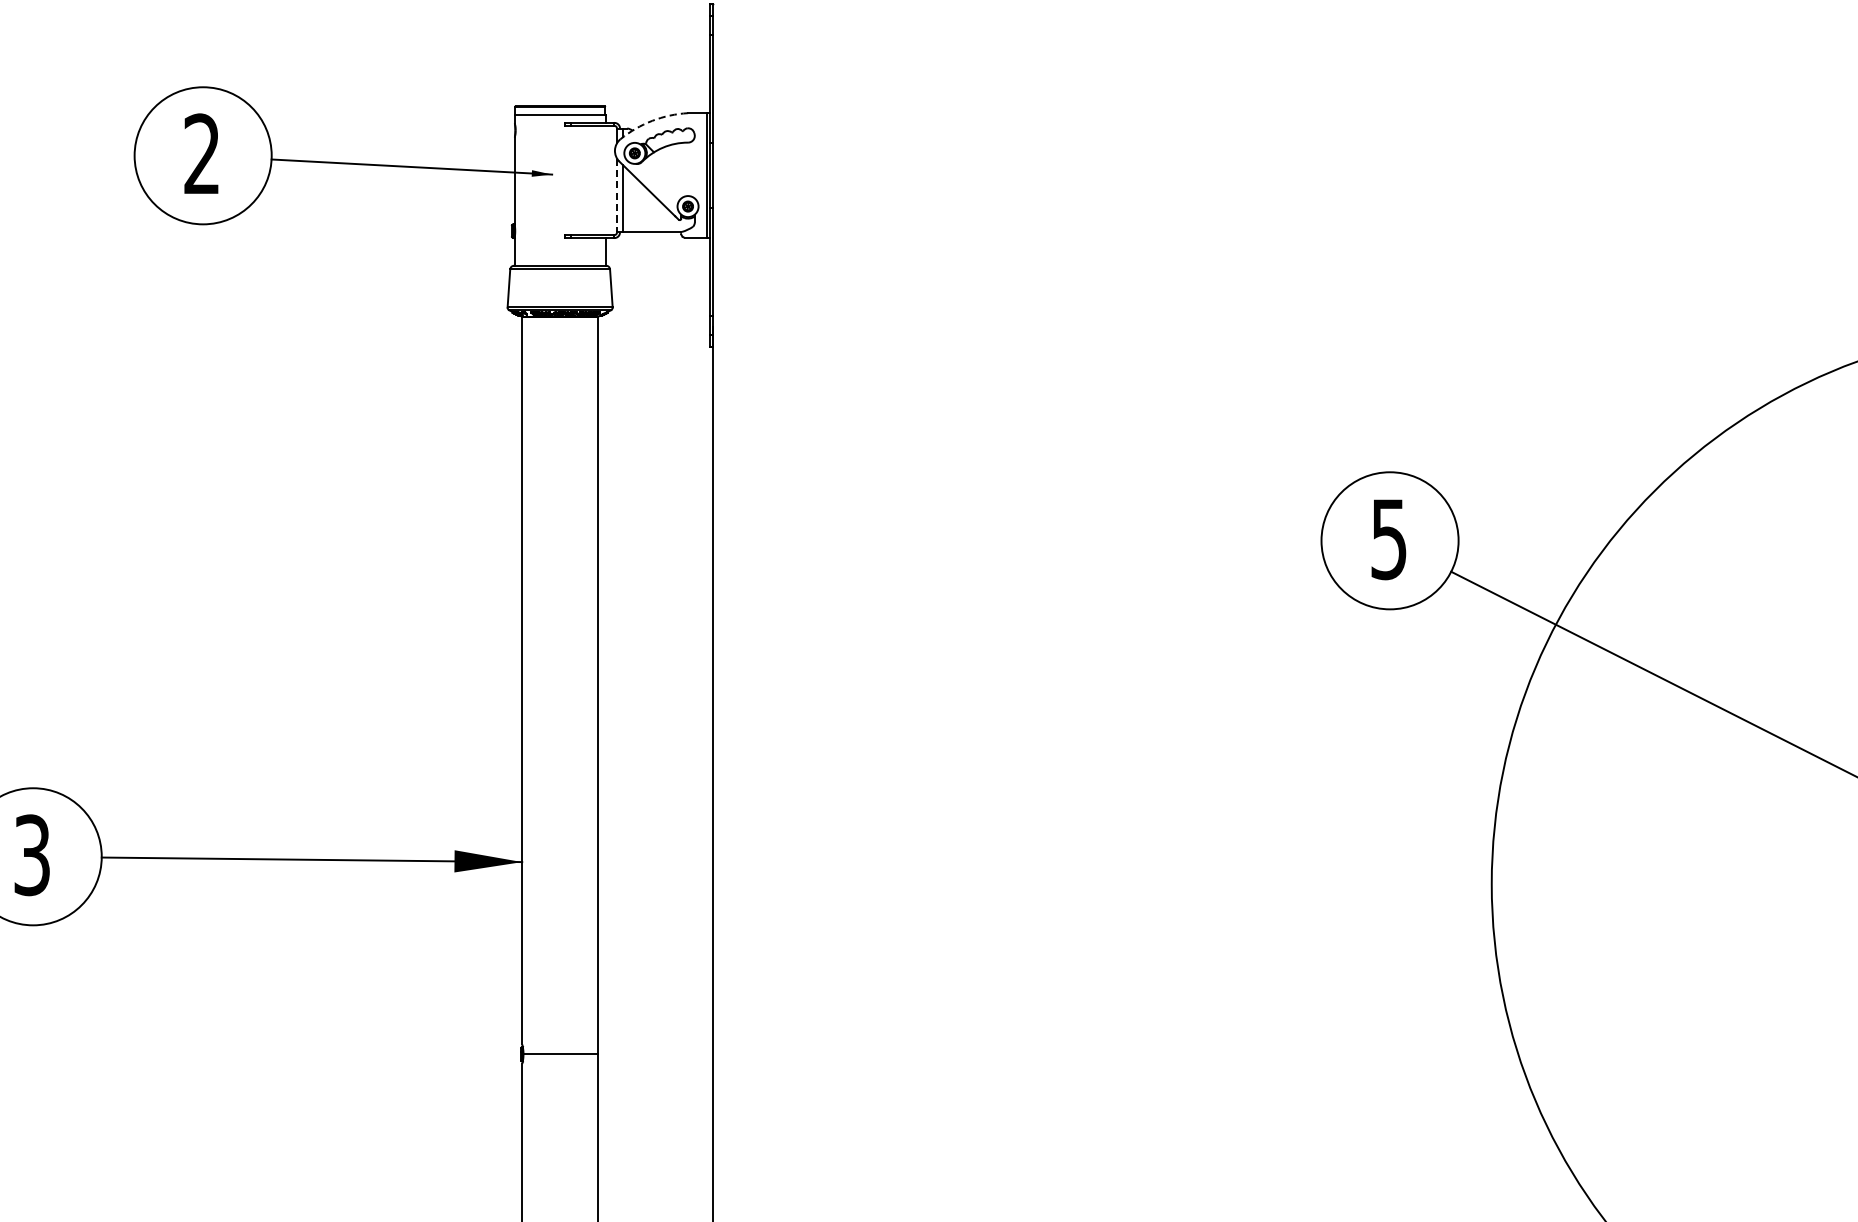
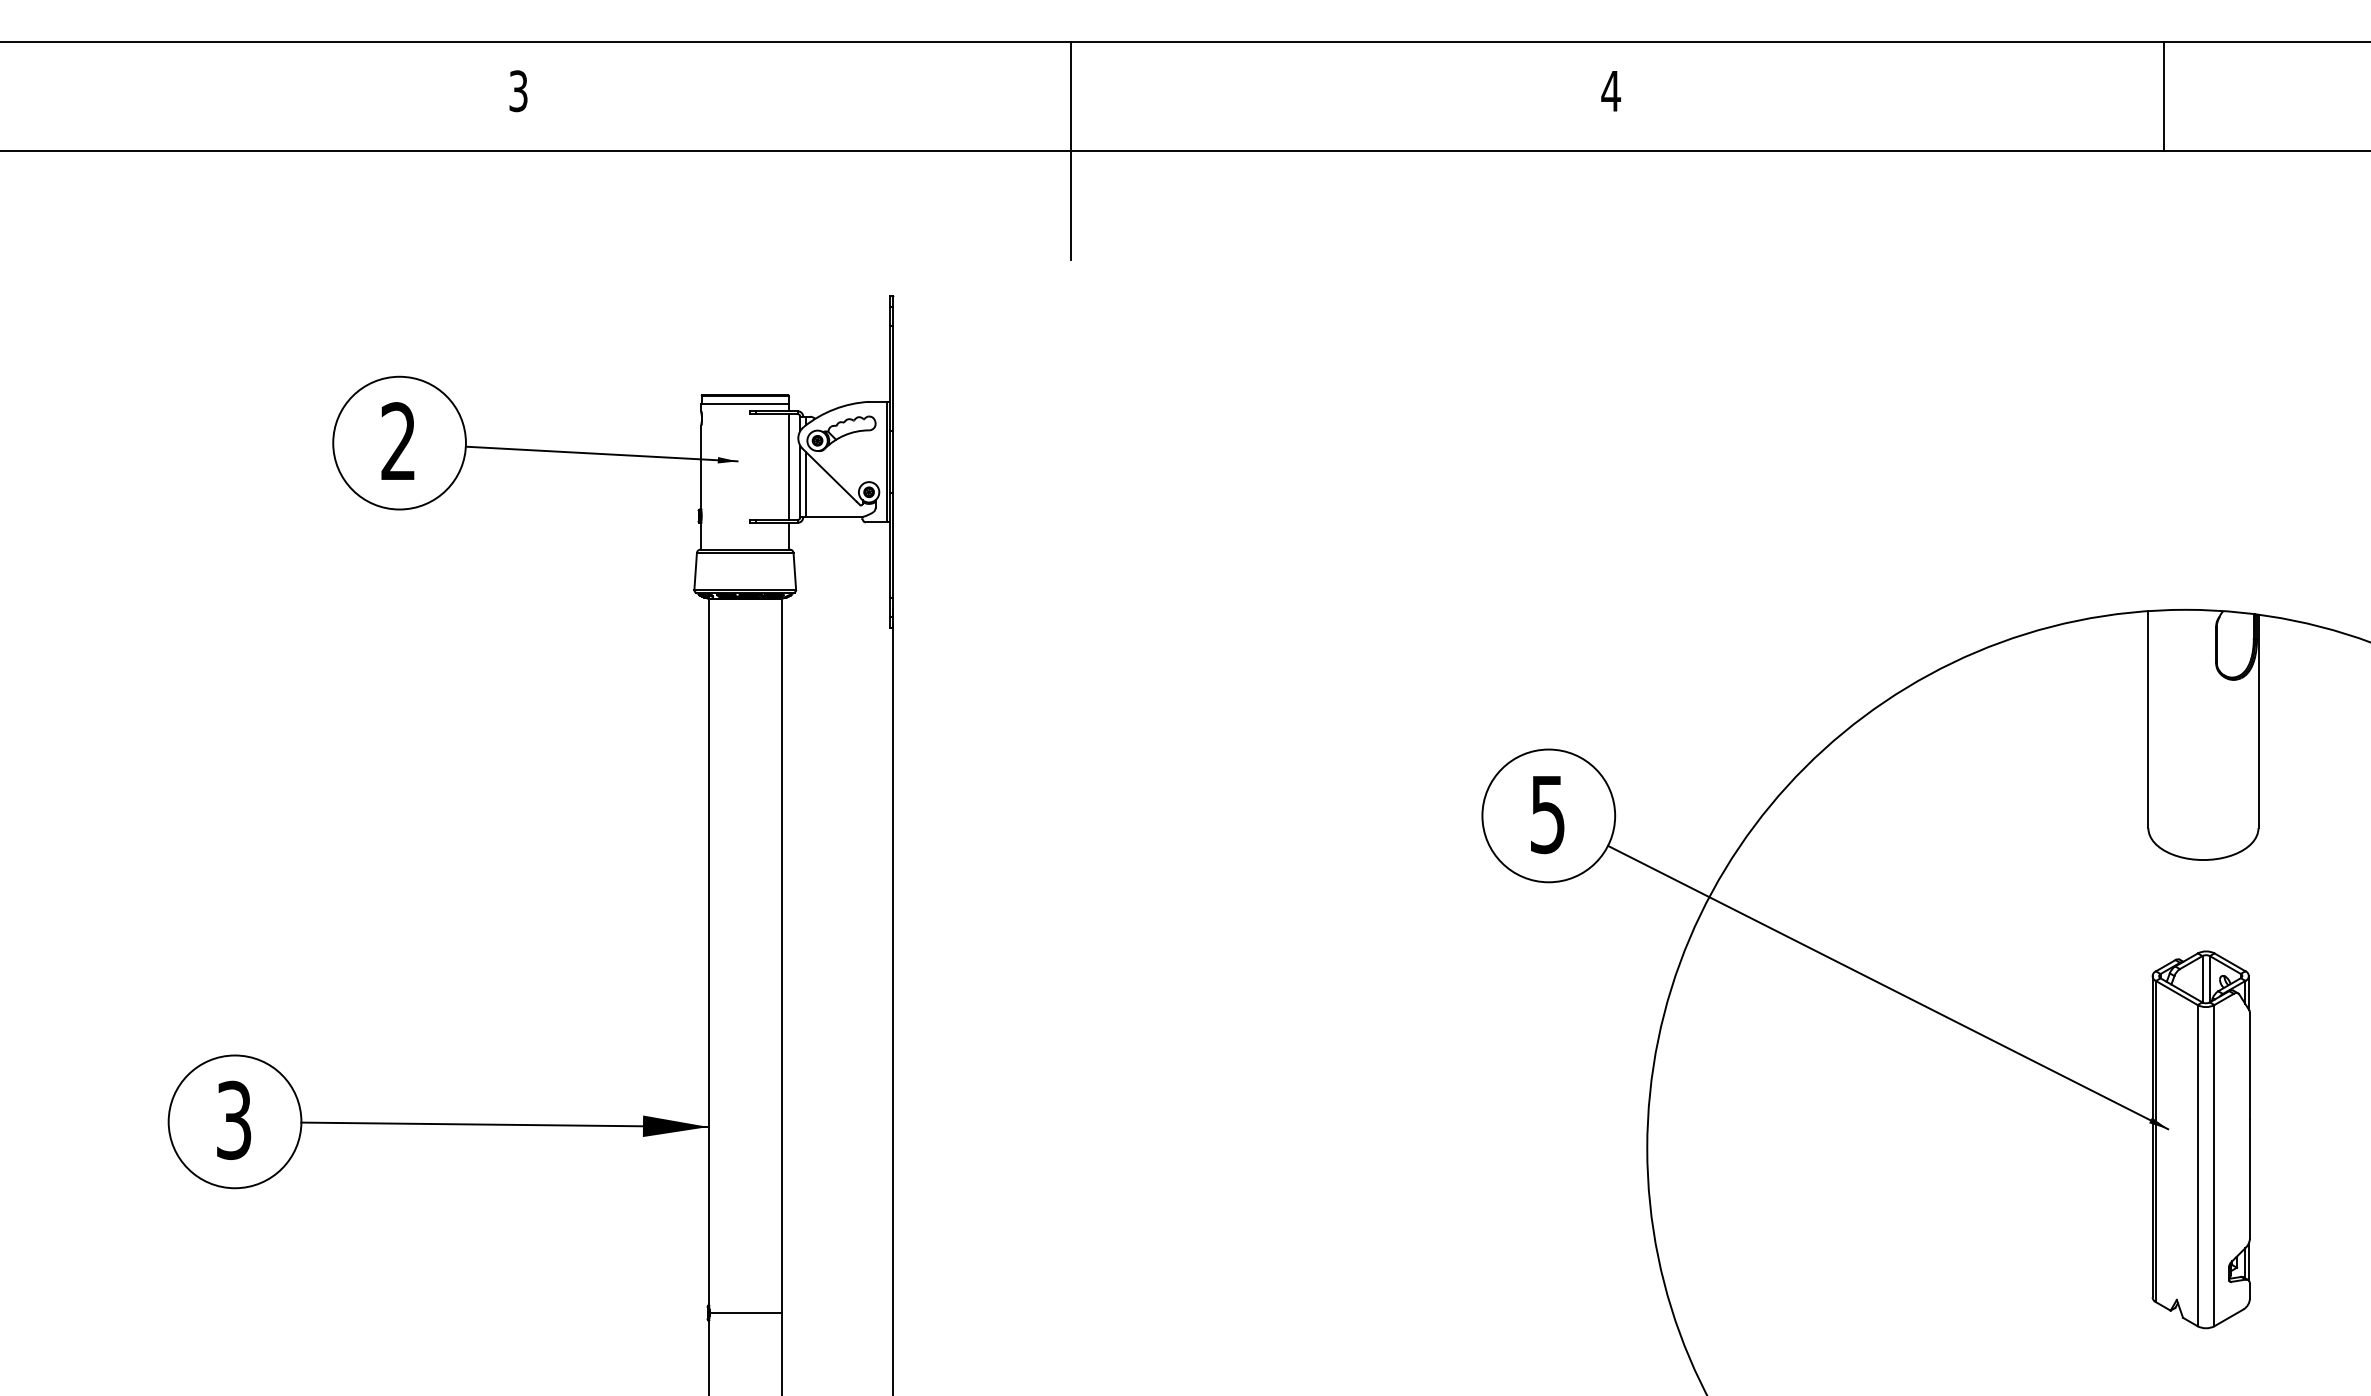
arc: (652, 121) -> (834, 409), dashed -> solid
line: (605, 179) -> (789, 466), added
line: (617, 195) -> (800, 481), dashed -> solid

